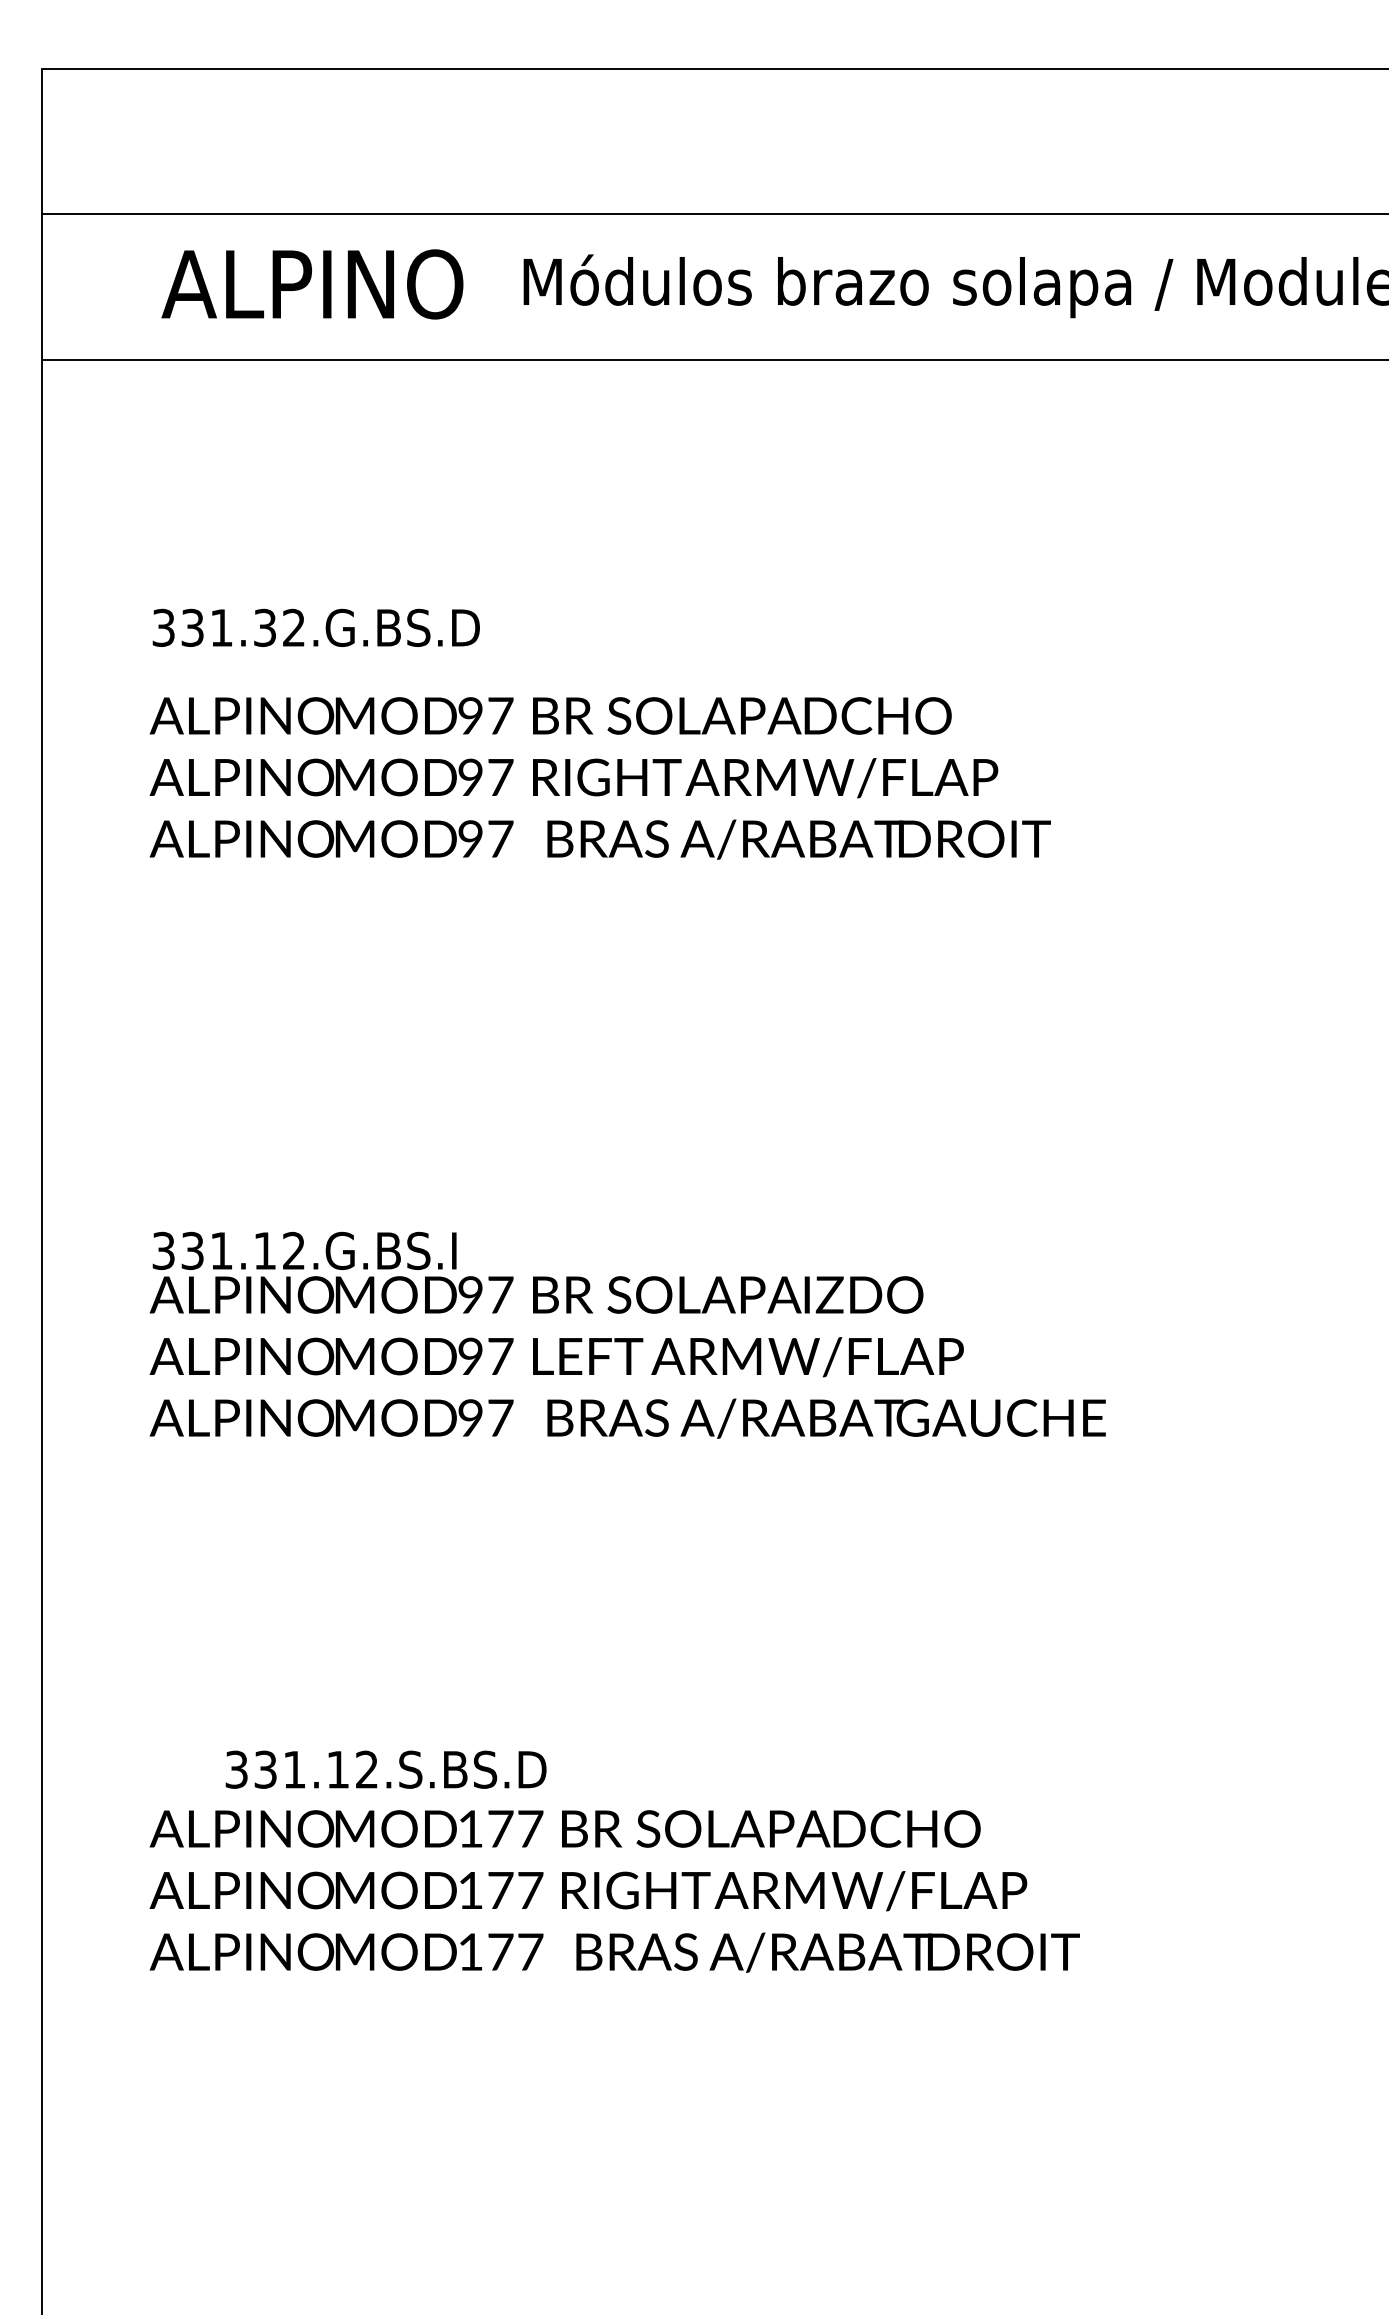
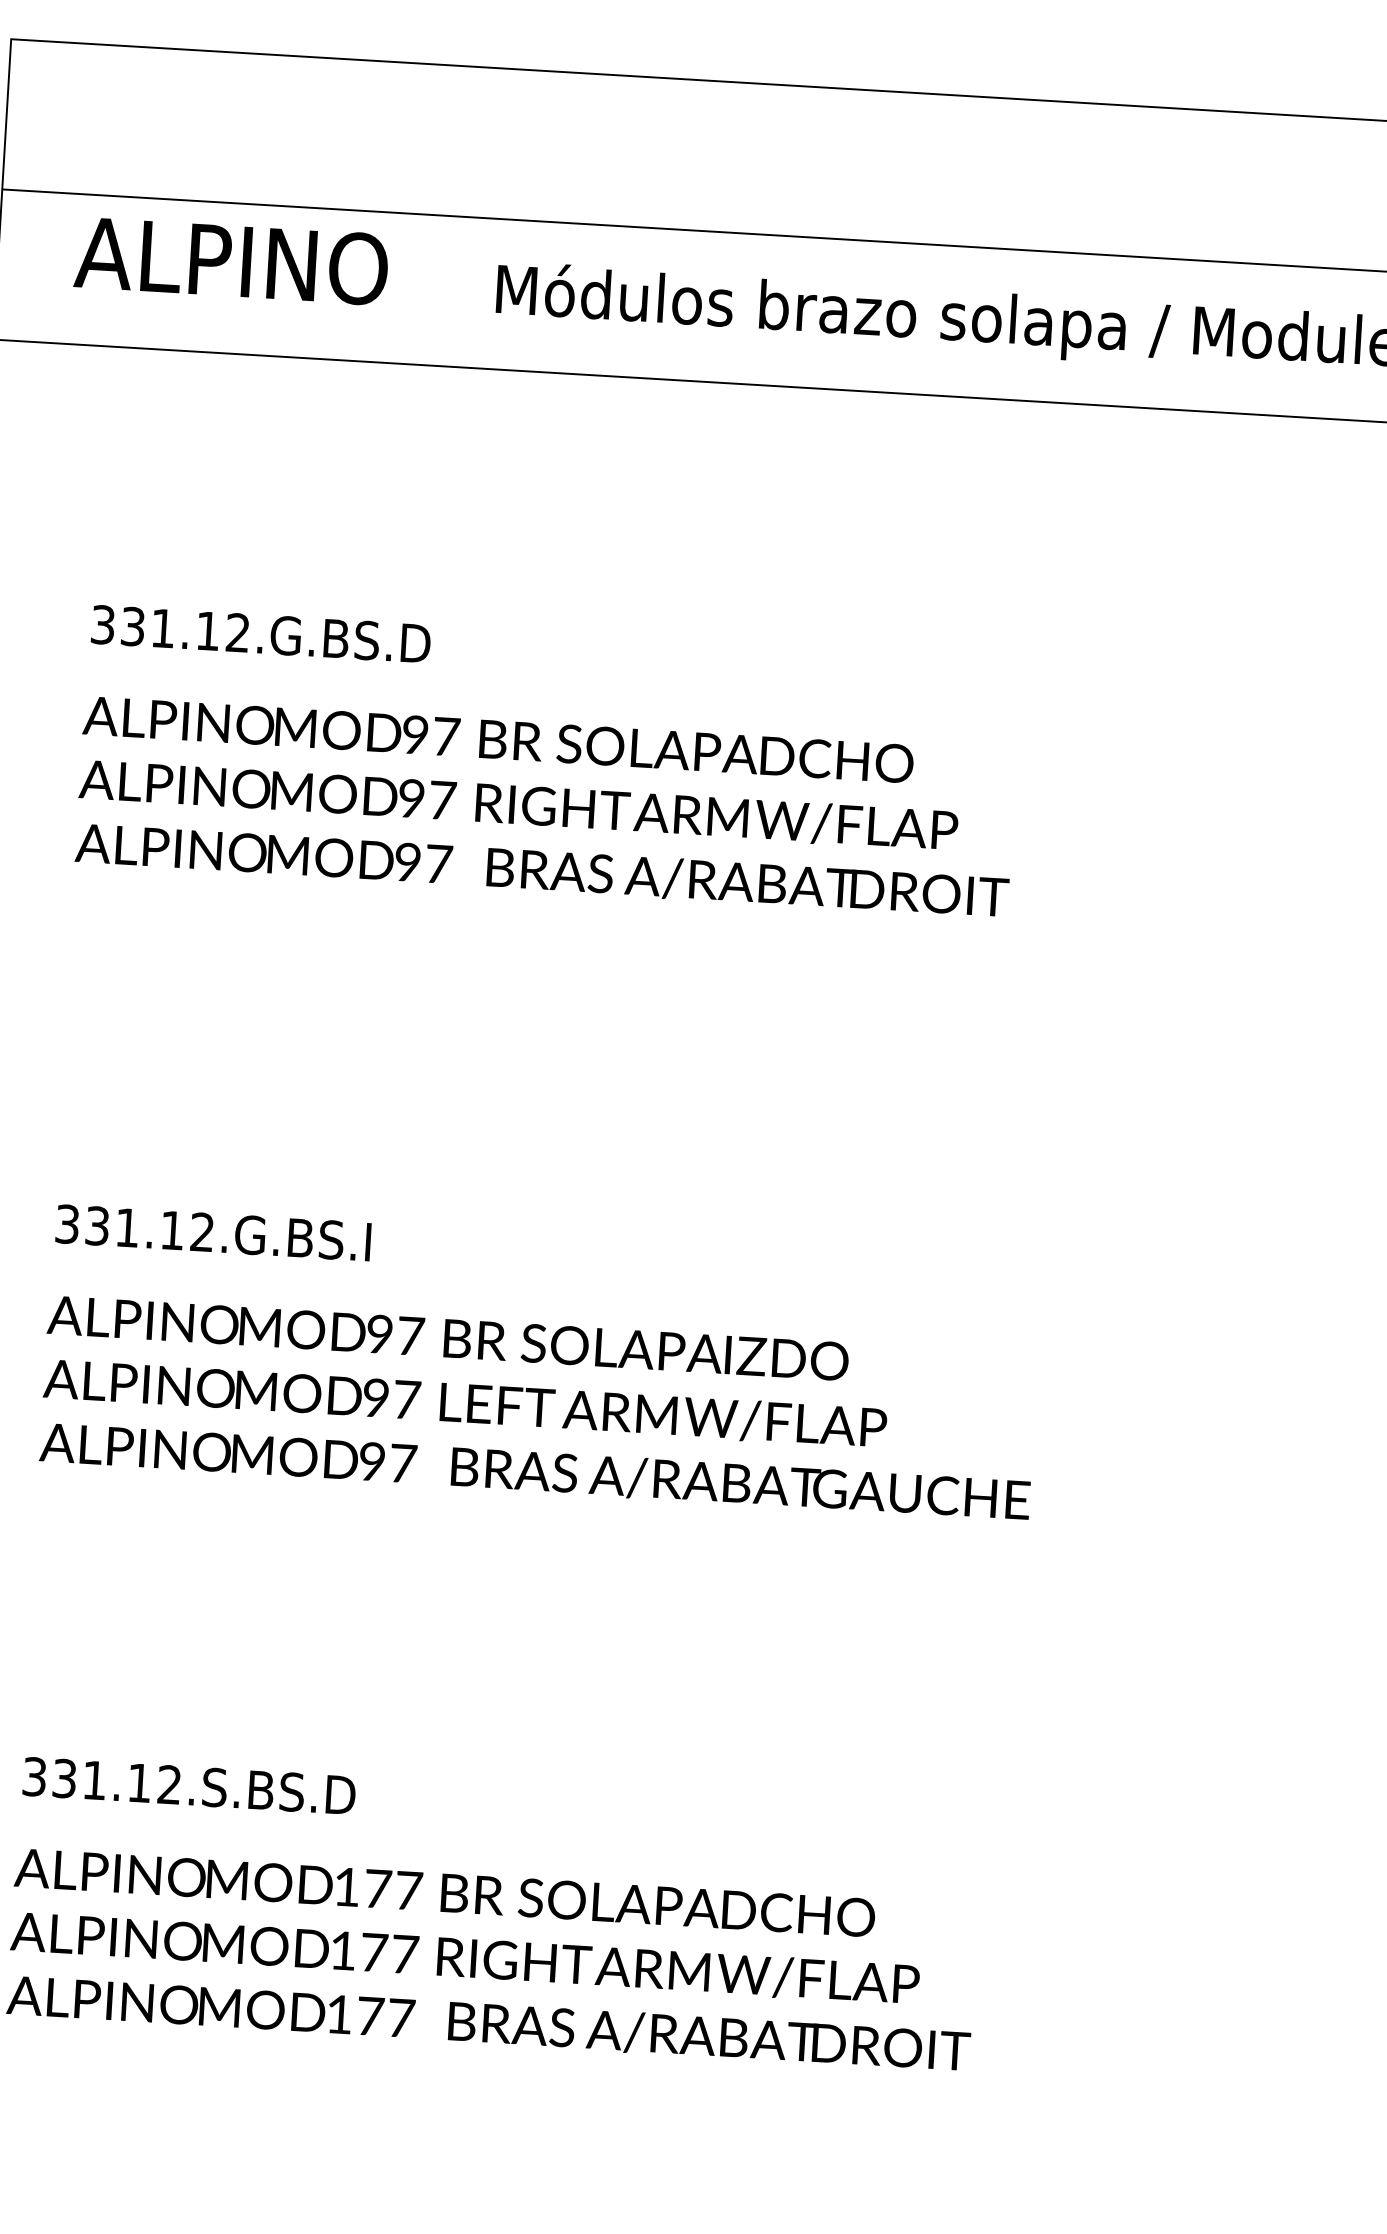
text: (312, 284) -> (231, 261), moved
text: (264, 627) -> (207, 630), 331.32.G.BS.D -> 331.12.G.BS.D
text: (304, 1250) -> (213, 1232), moved
text: (385, 1769) -> (188, 1785), moved

